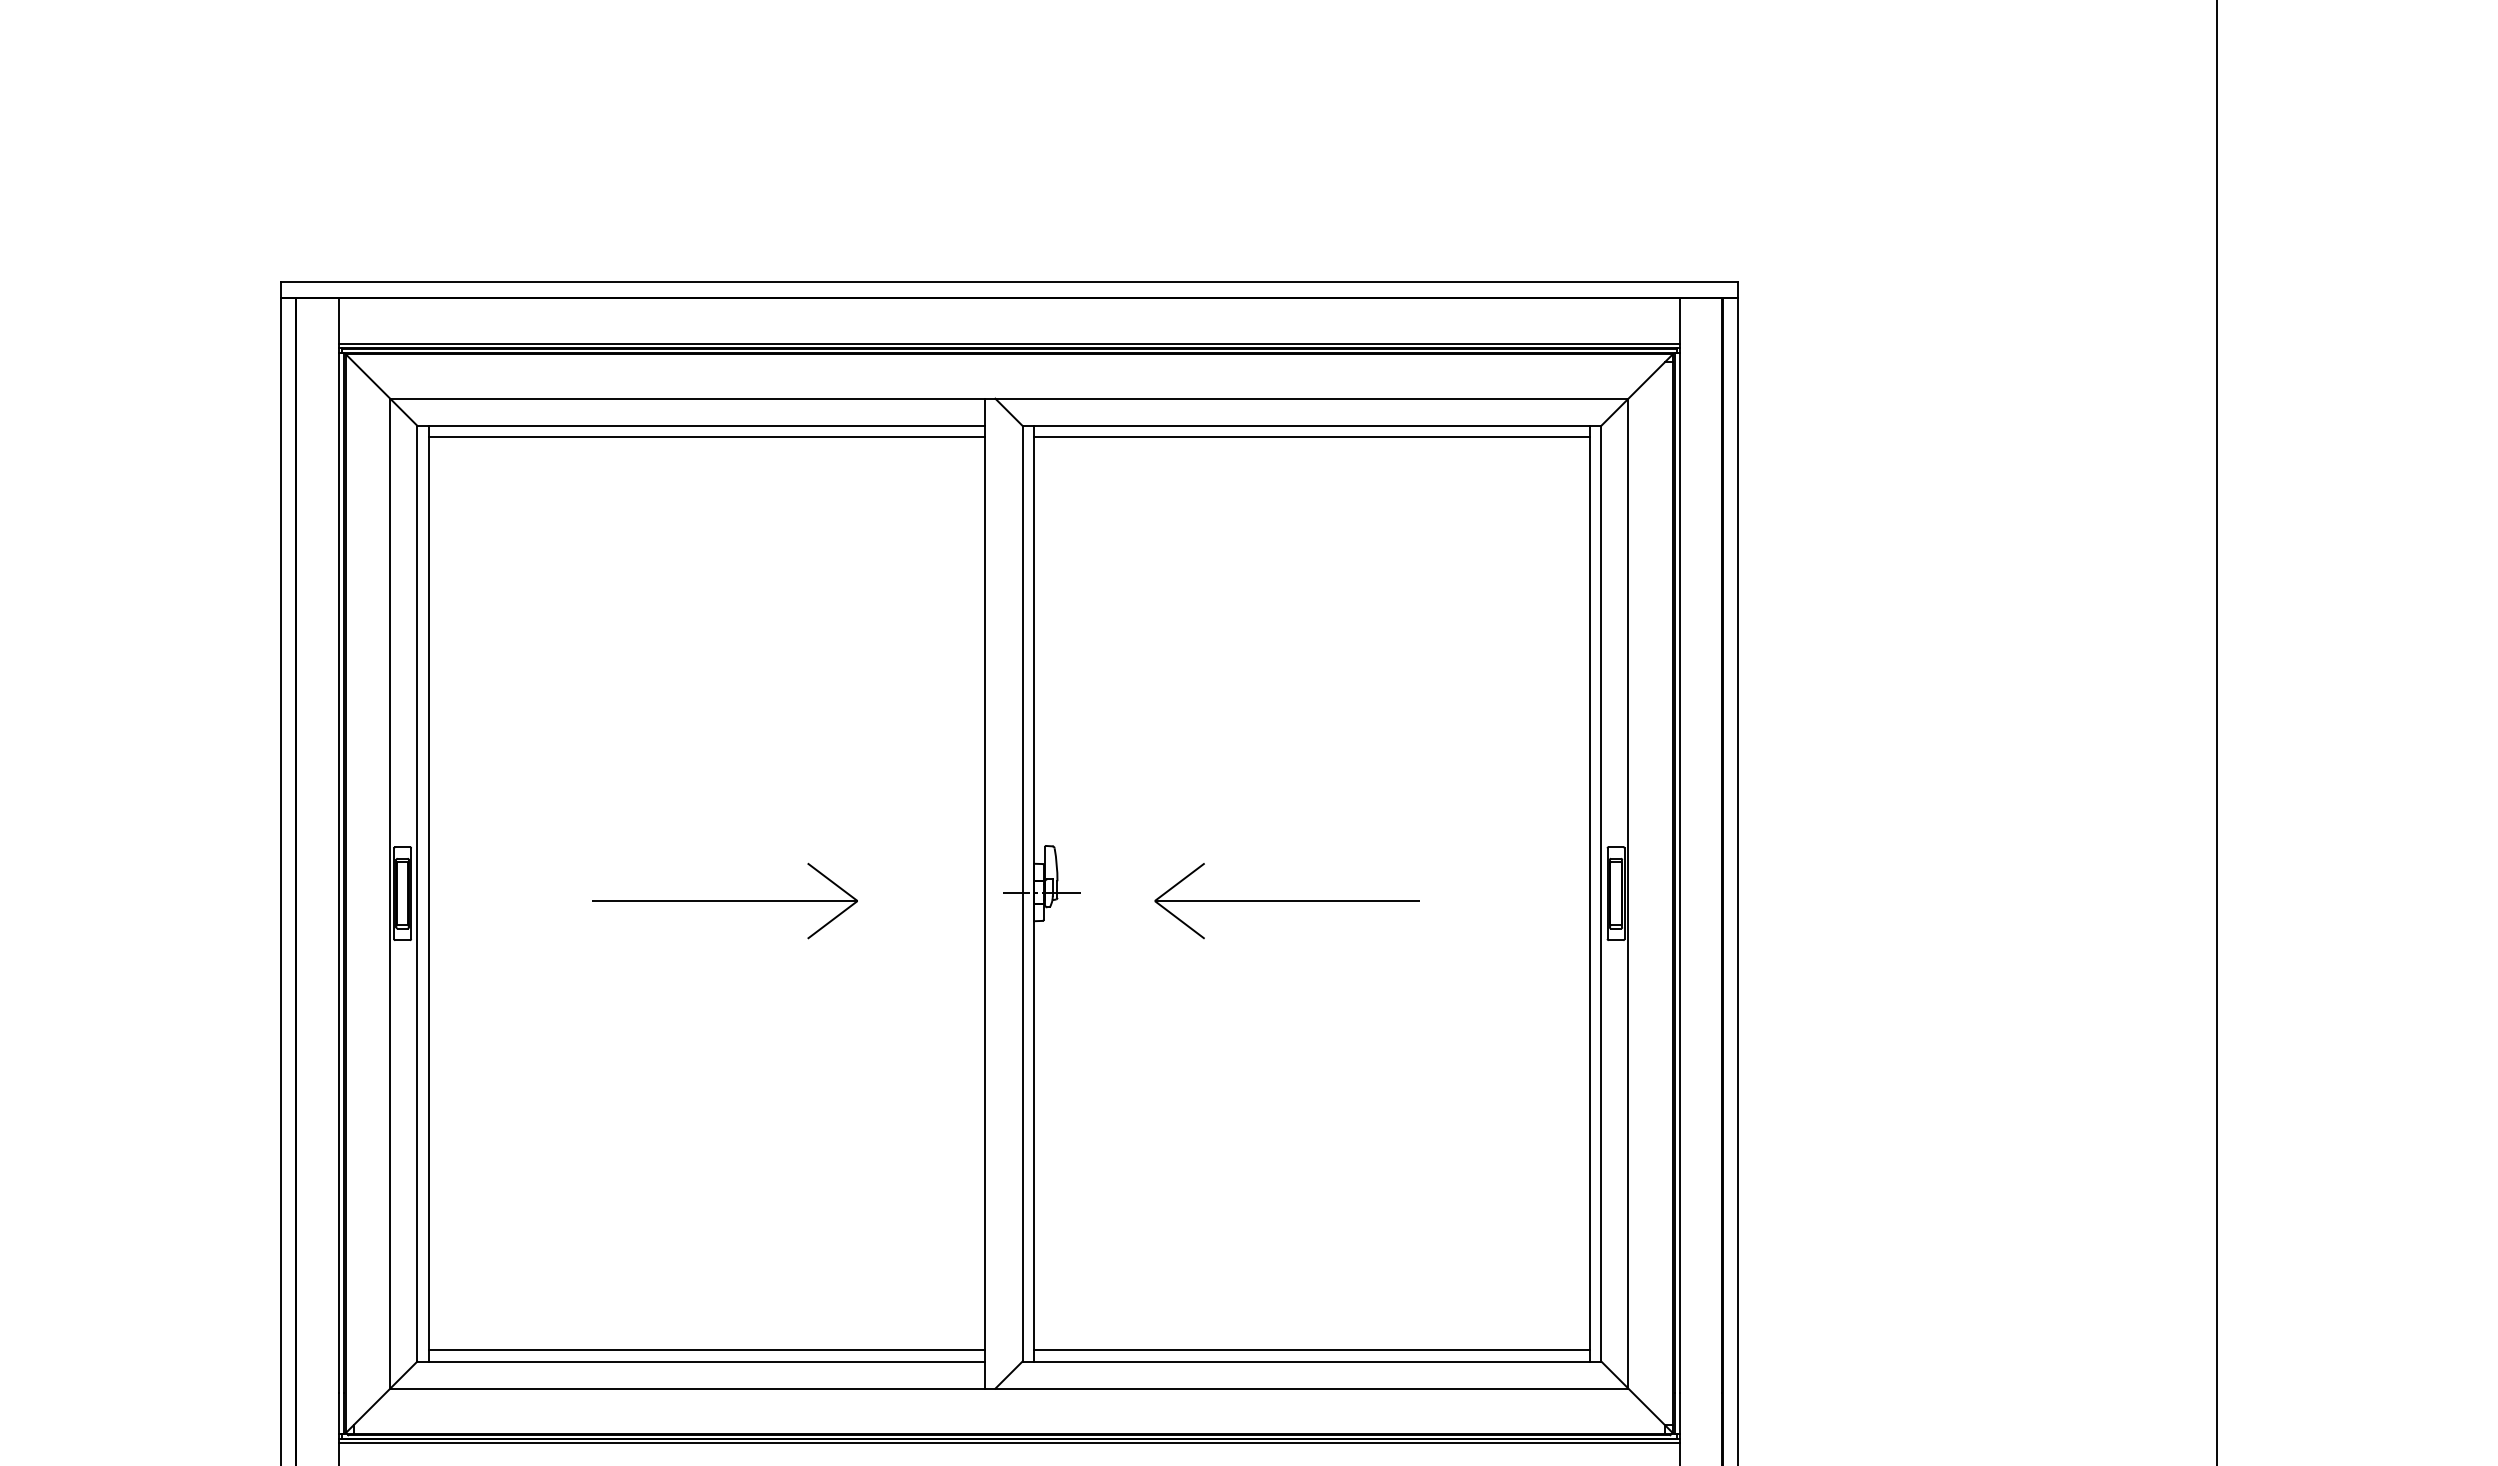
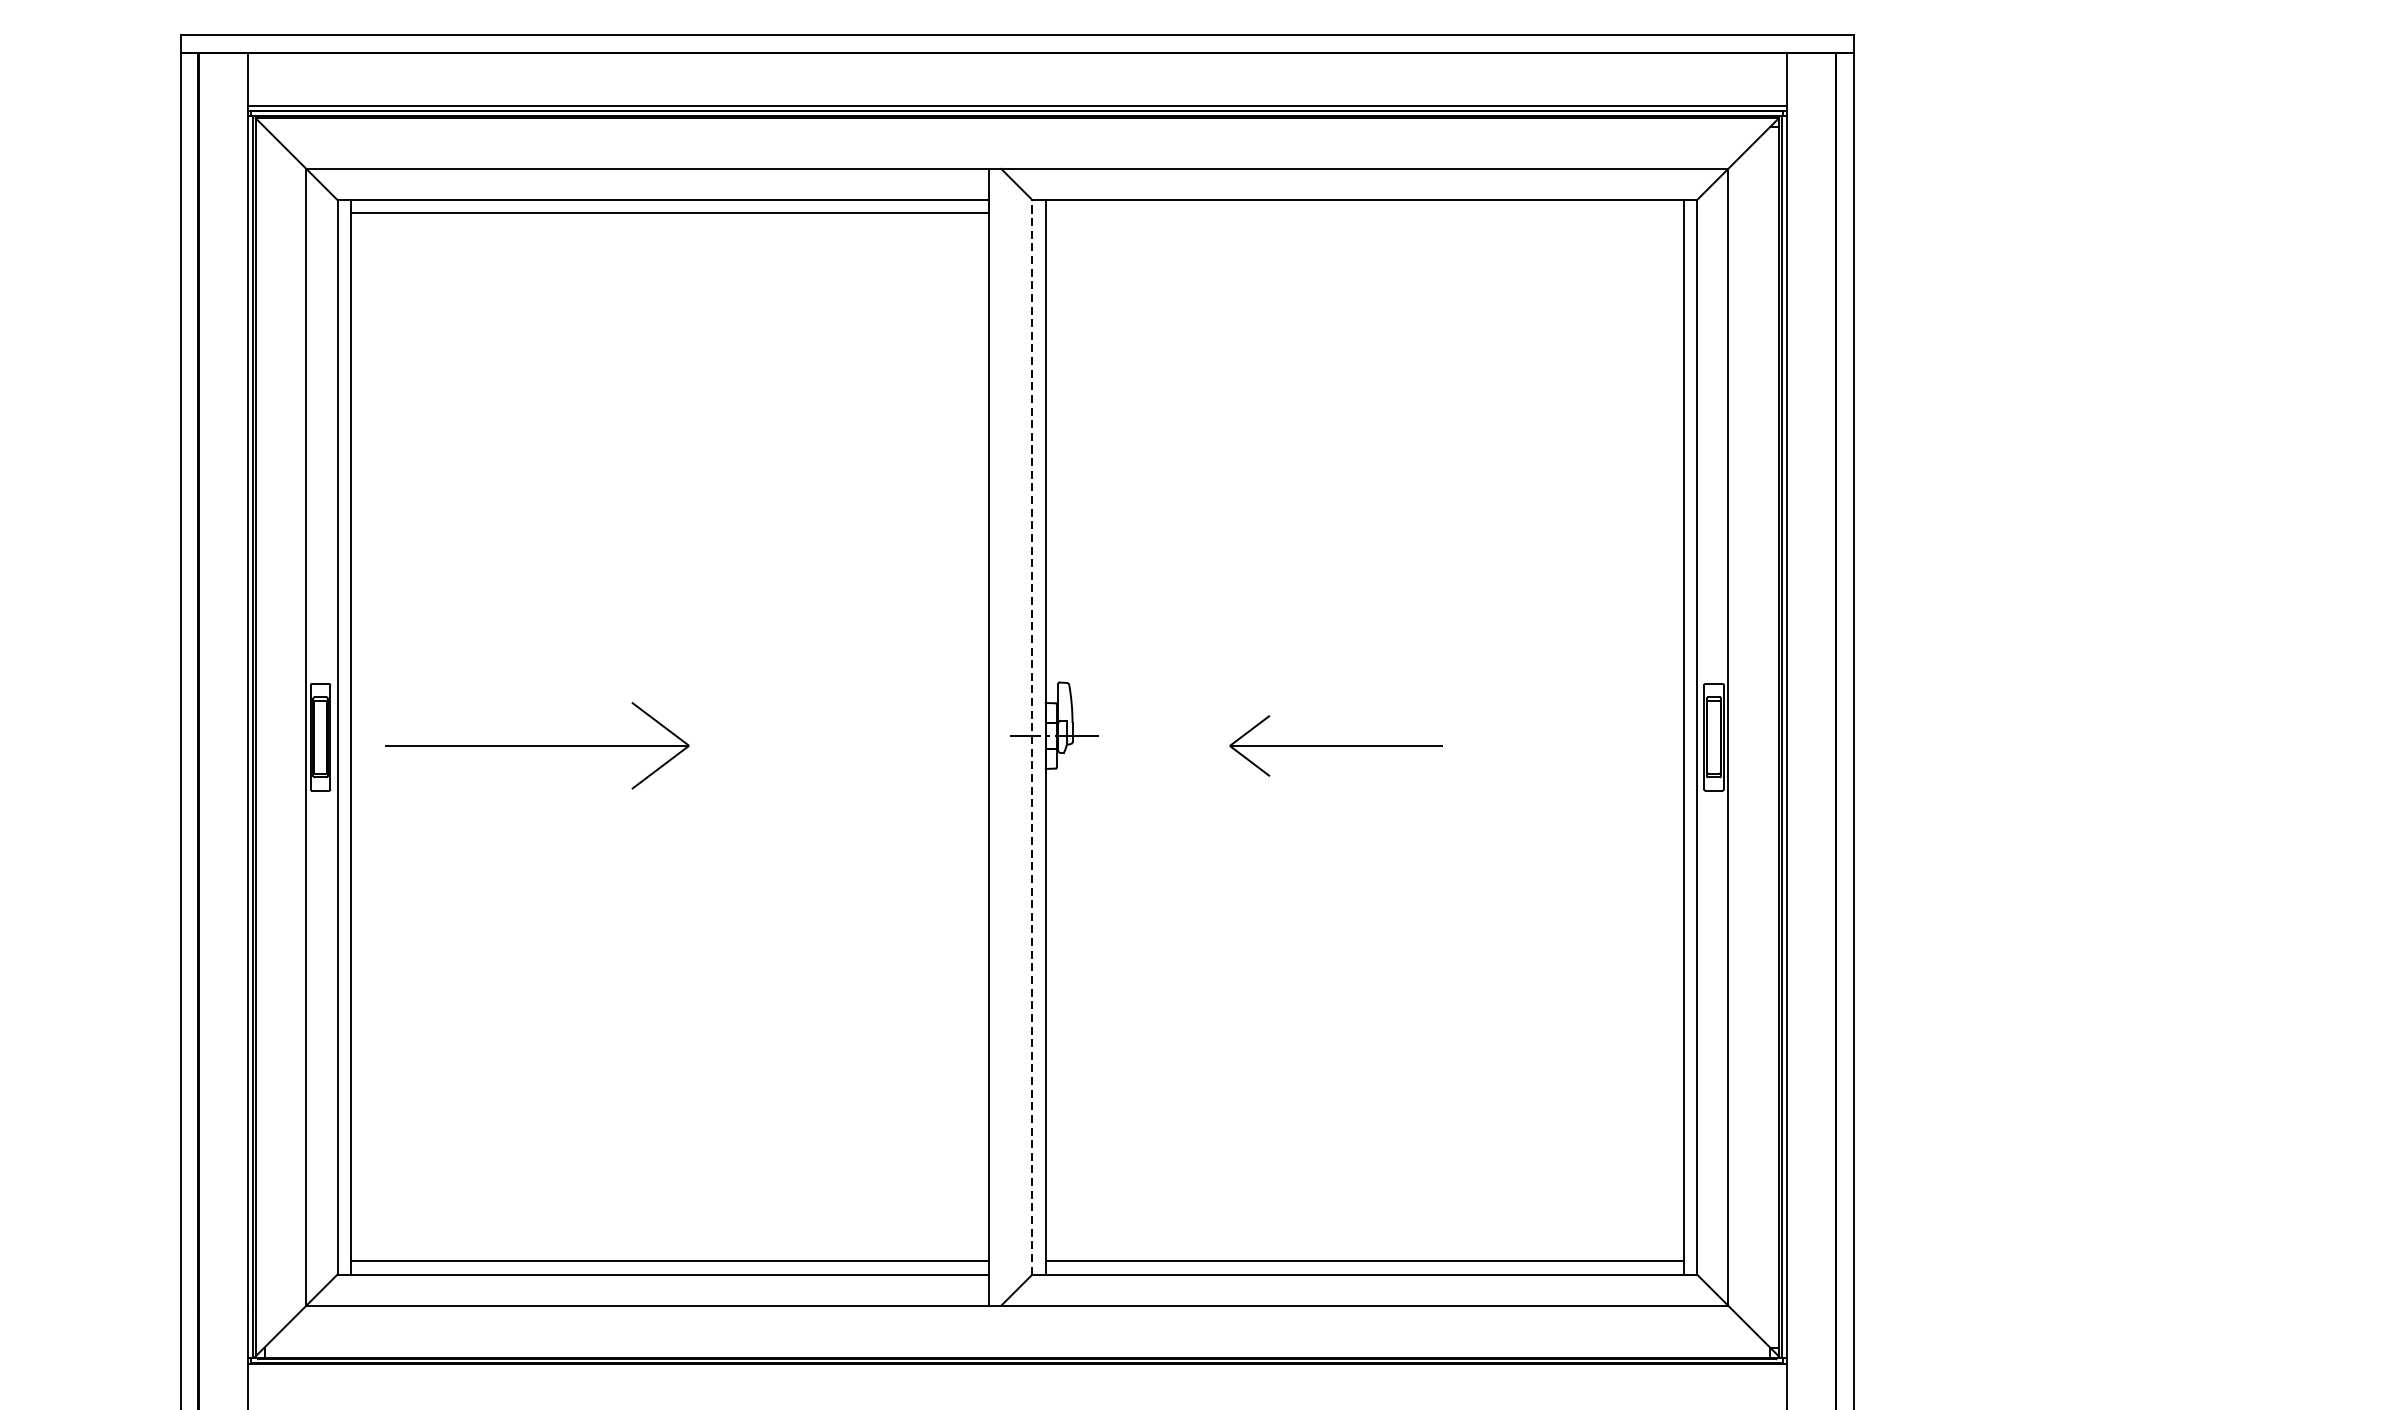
line: (1311, 437) -> (1364, 213), removed
line: (1022, 893) -> (1032, 737), solid -> dashed
part: (724, 900) -> (536, 745), moved
part: (1286, 901) -> (1335, 746), size x0.7
line: (1009, 1443) -> (1017, 1368), removed

